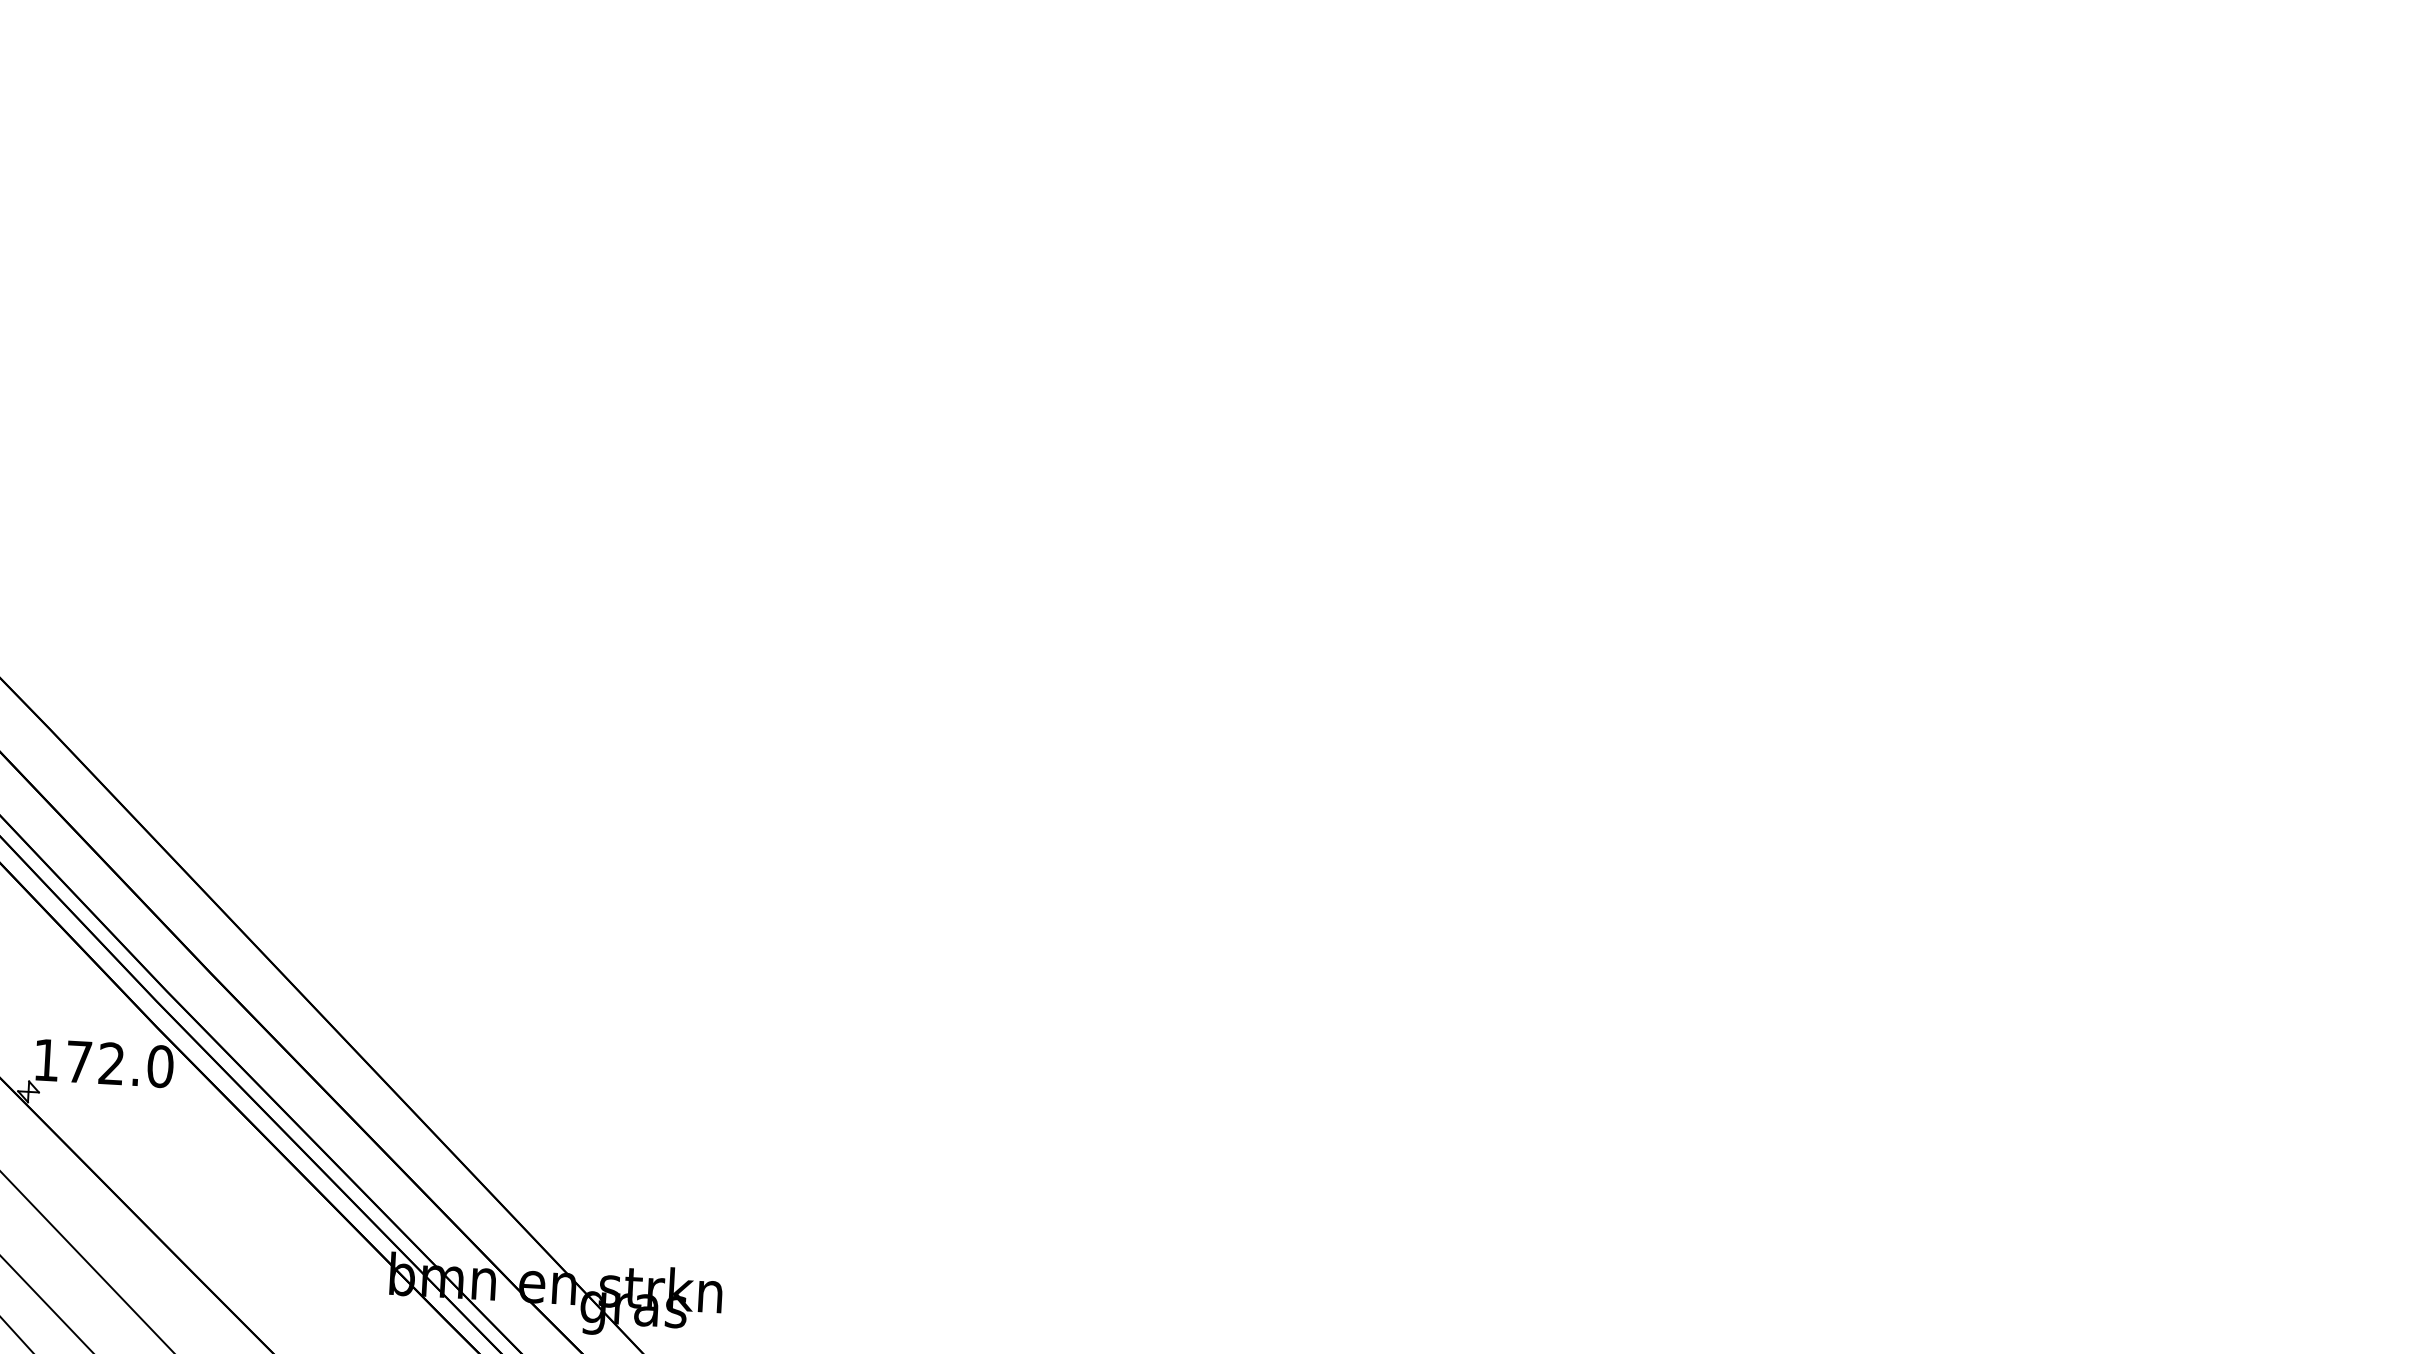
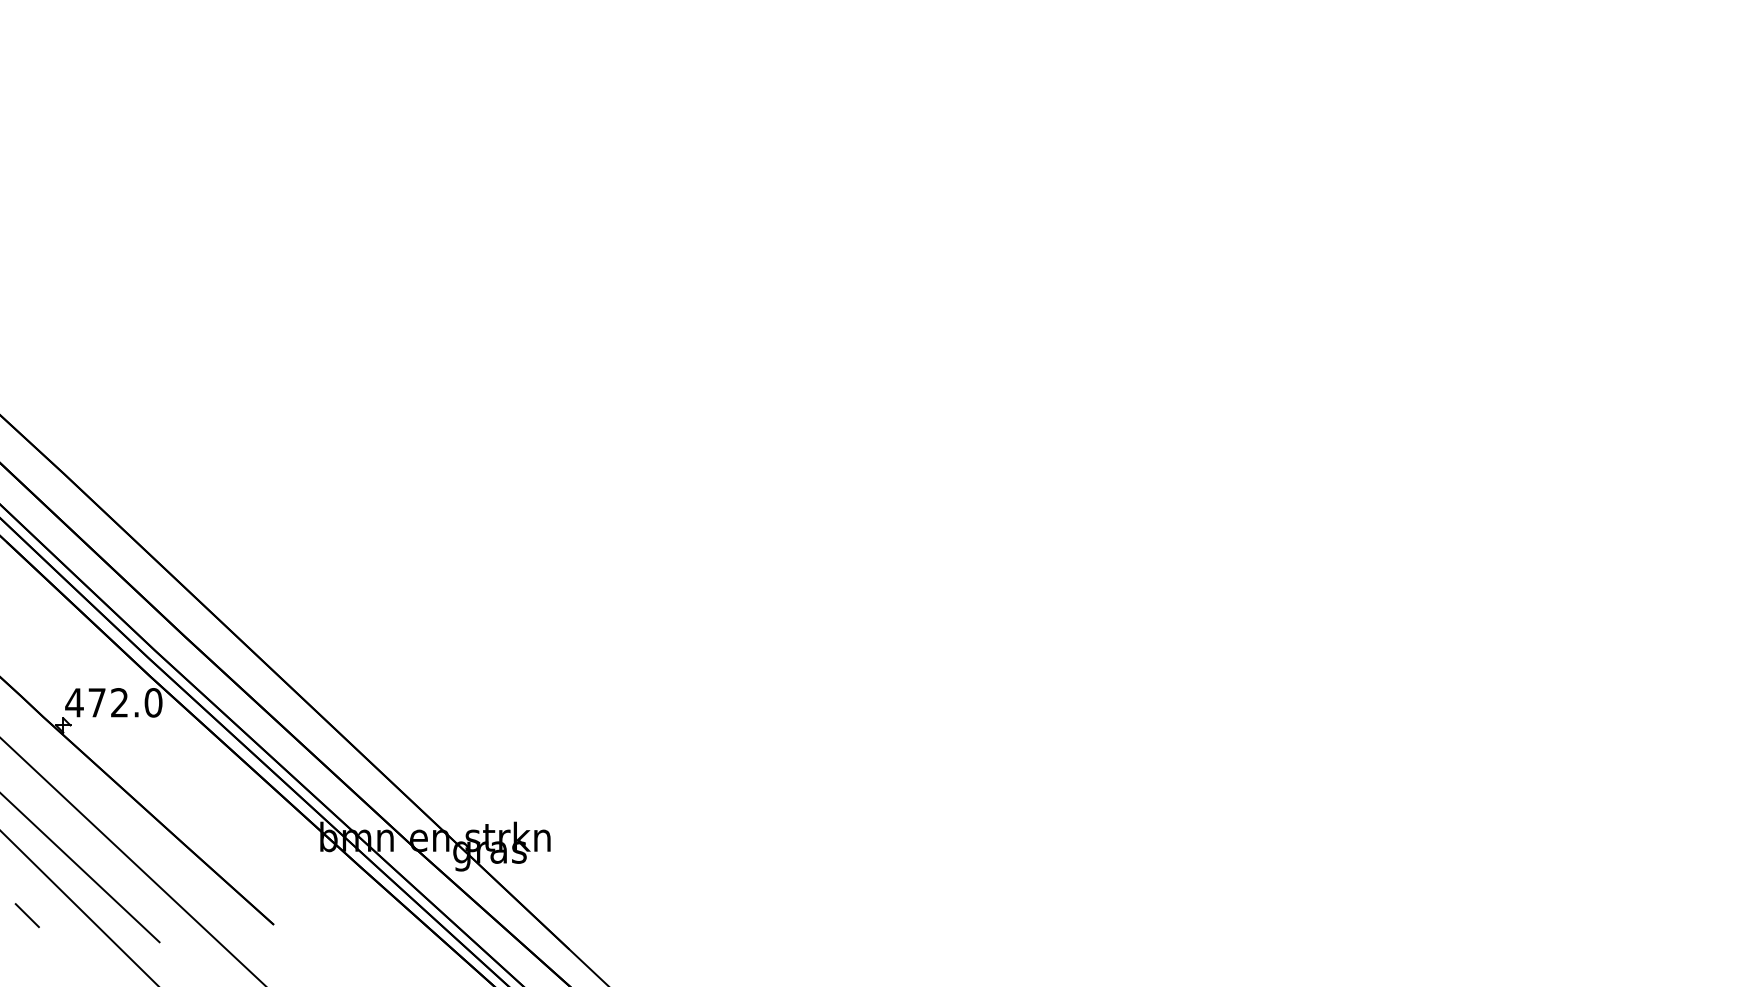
text: (46, 1059) -> (74, 702), 172.0 -> 472.0

